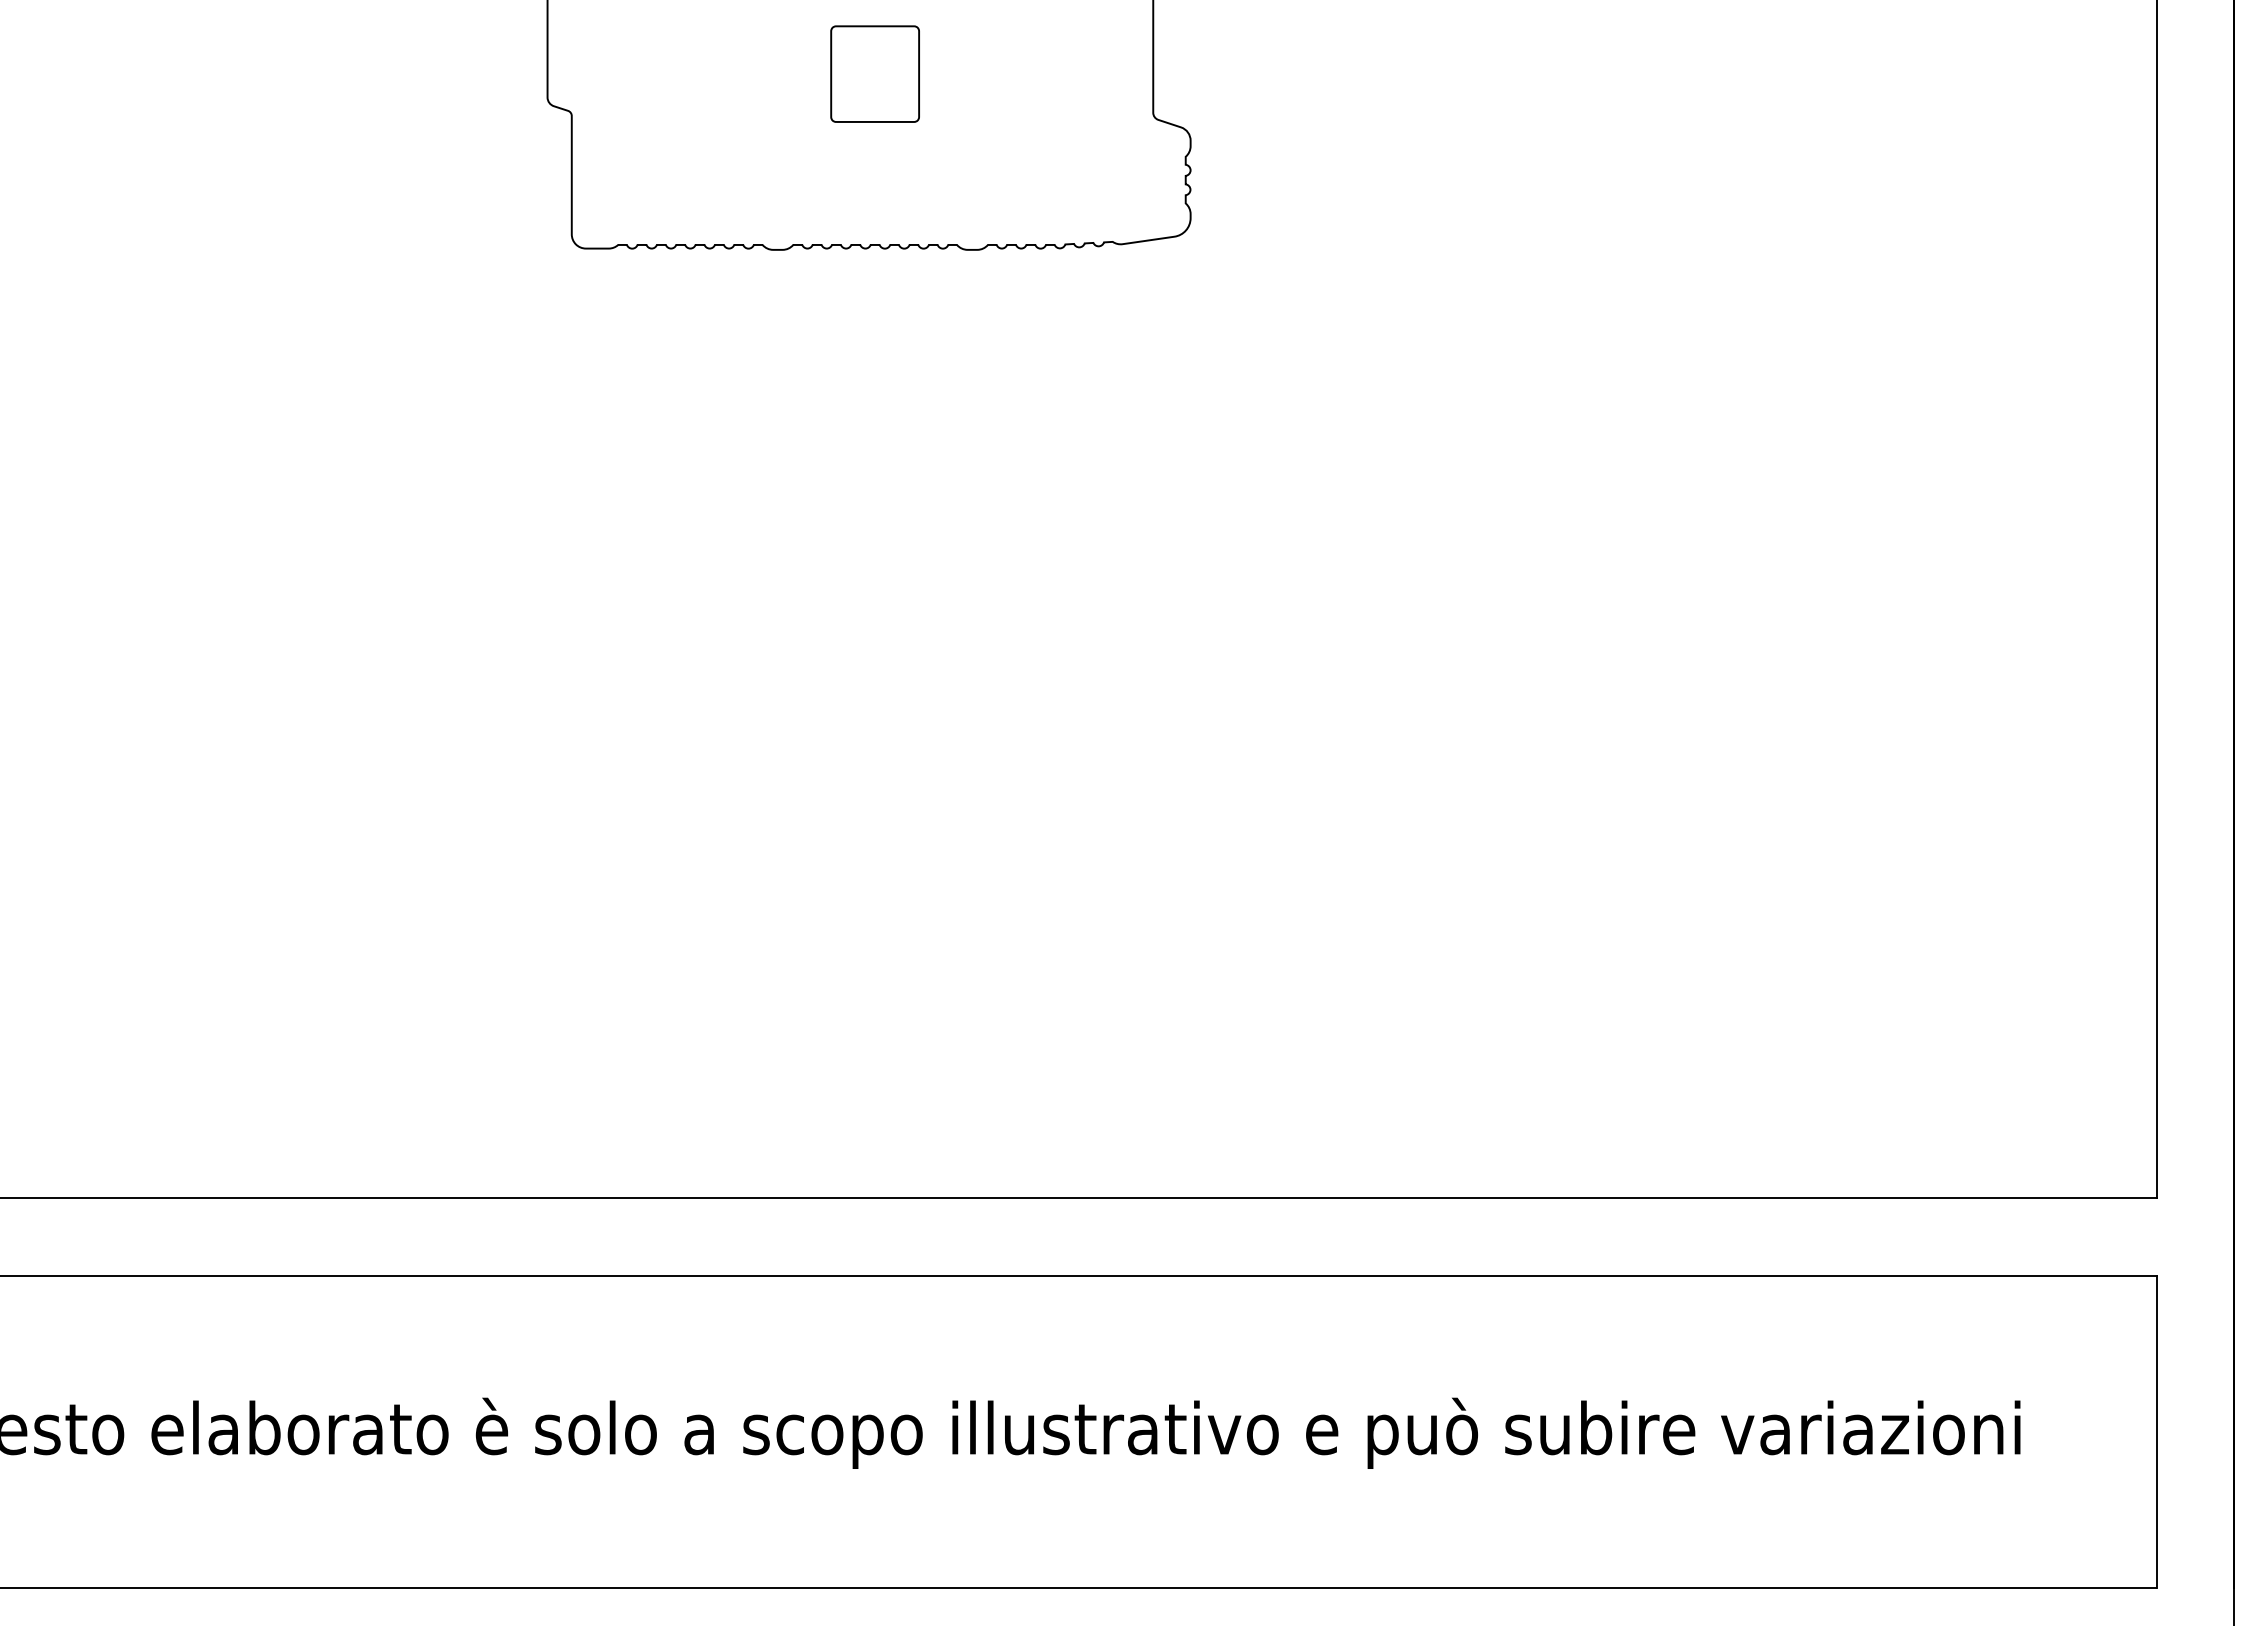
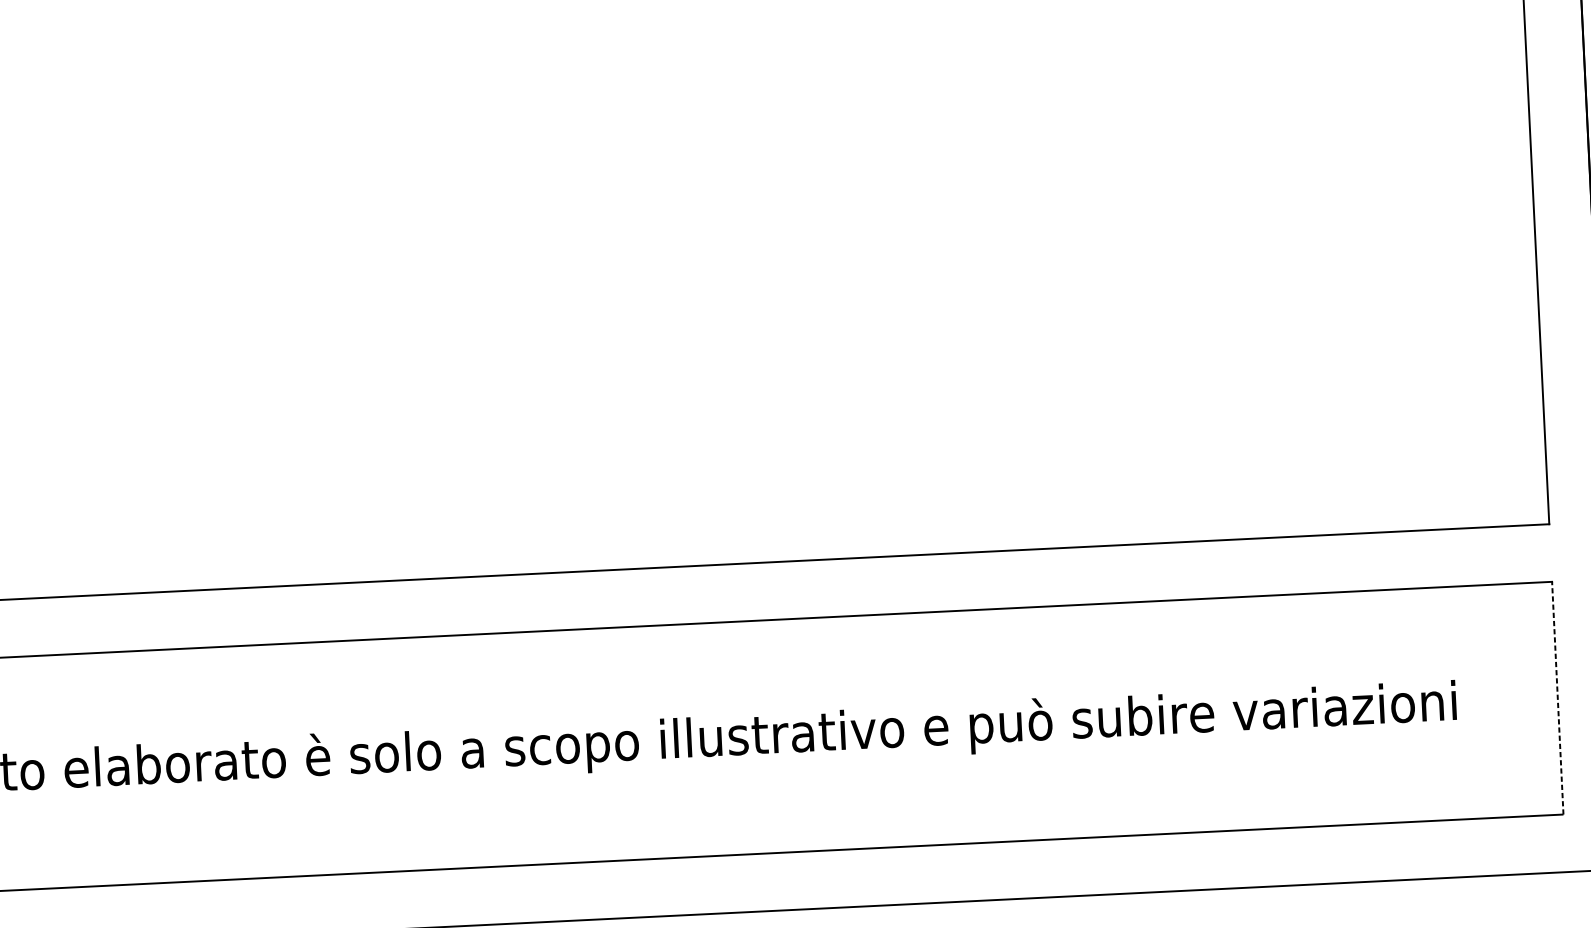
line: (2156, 1431) -> (1557, 697), solid -> dashed

